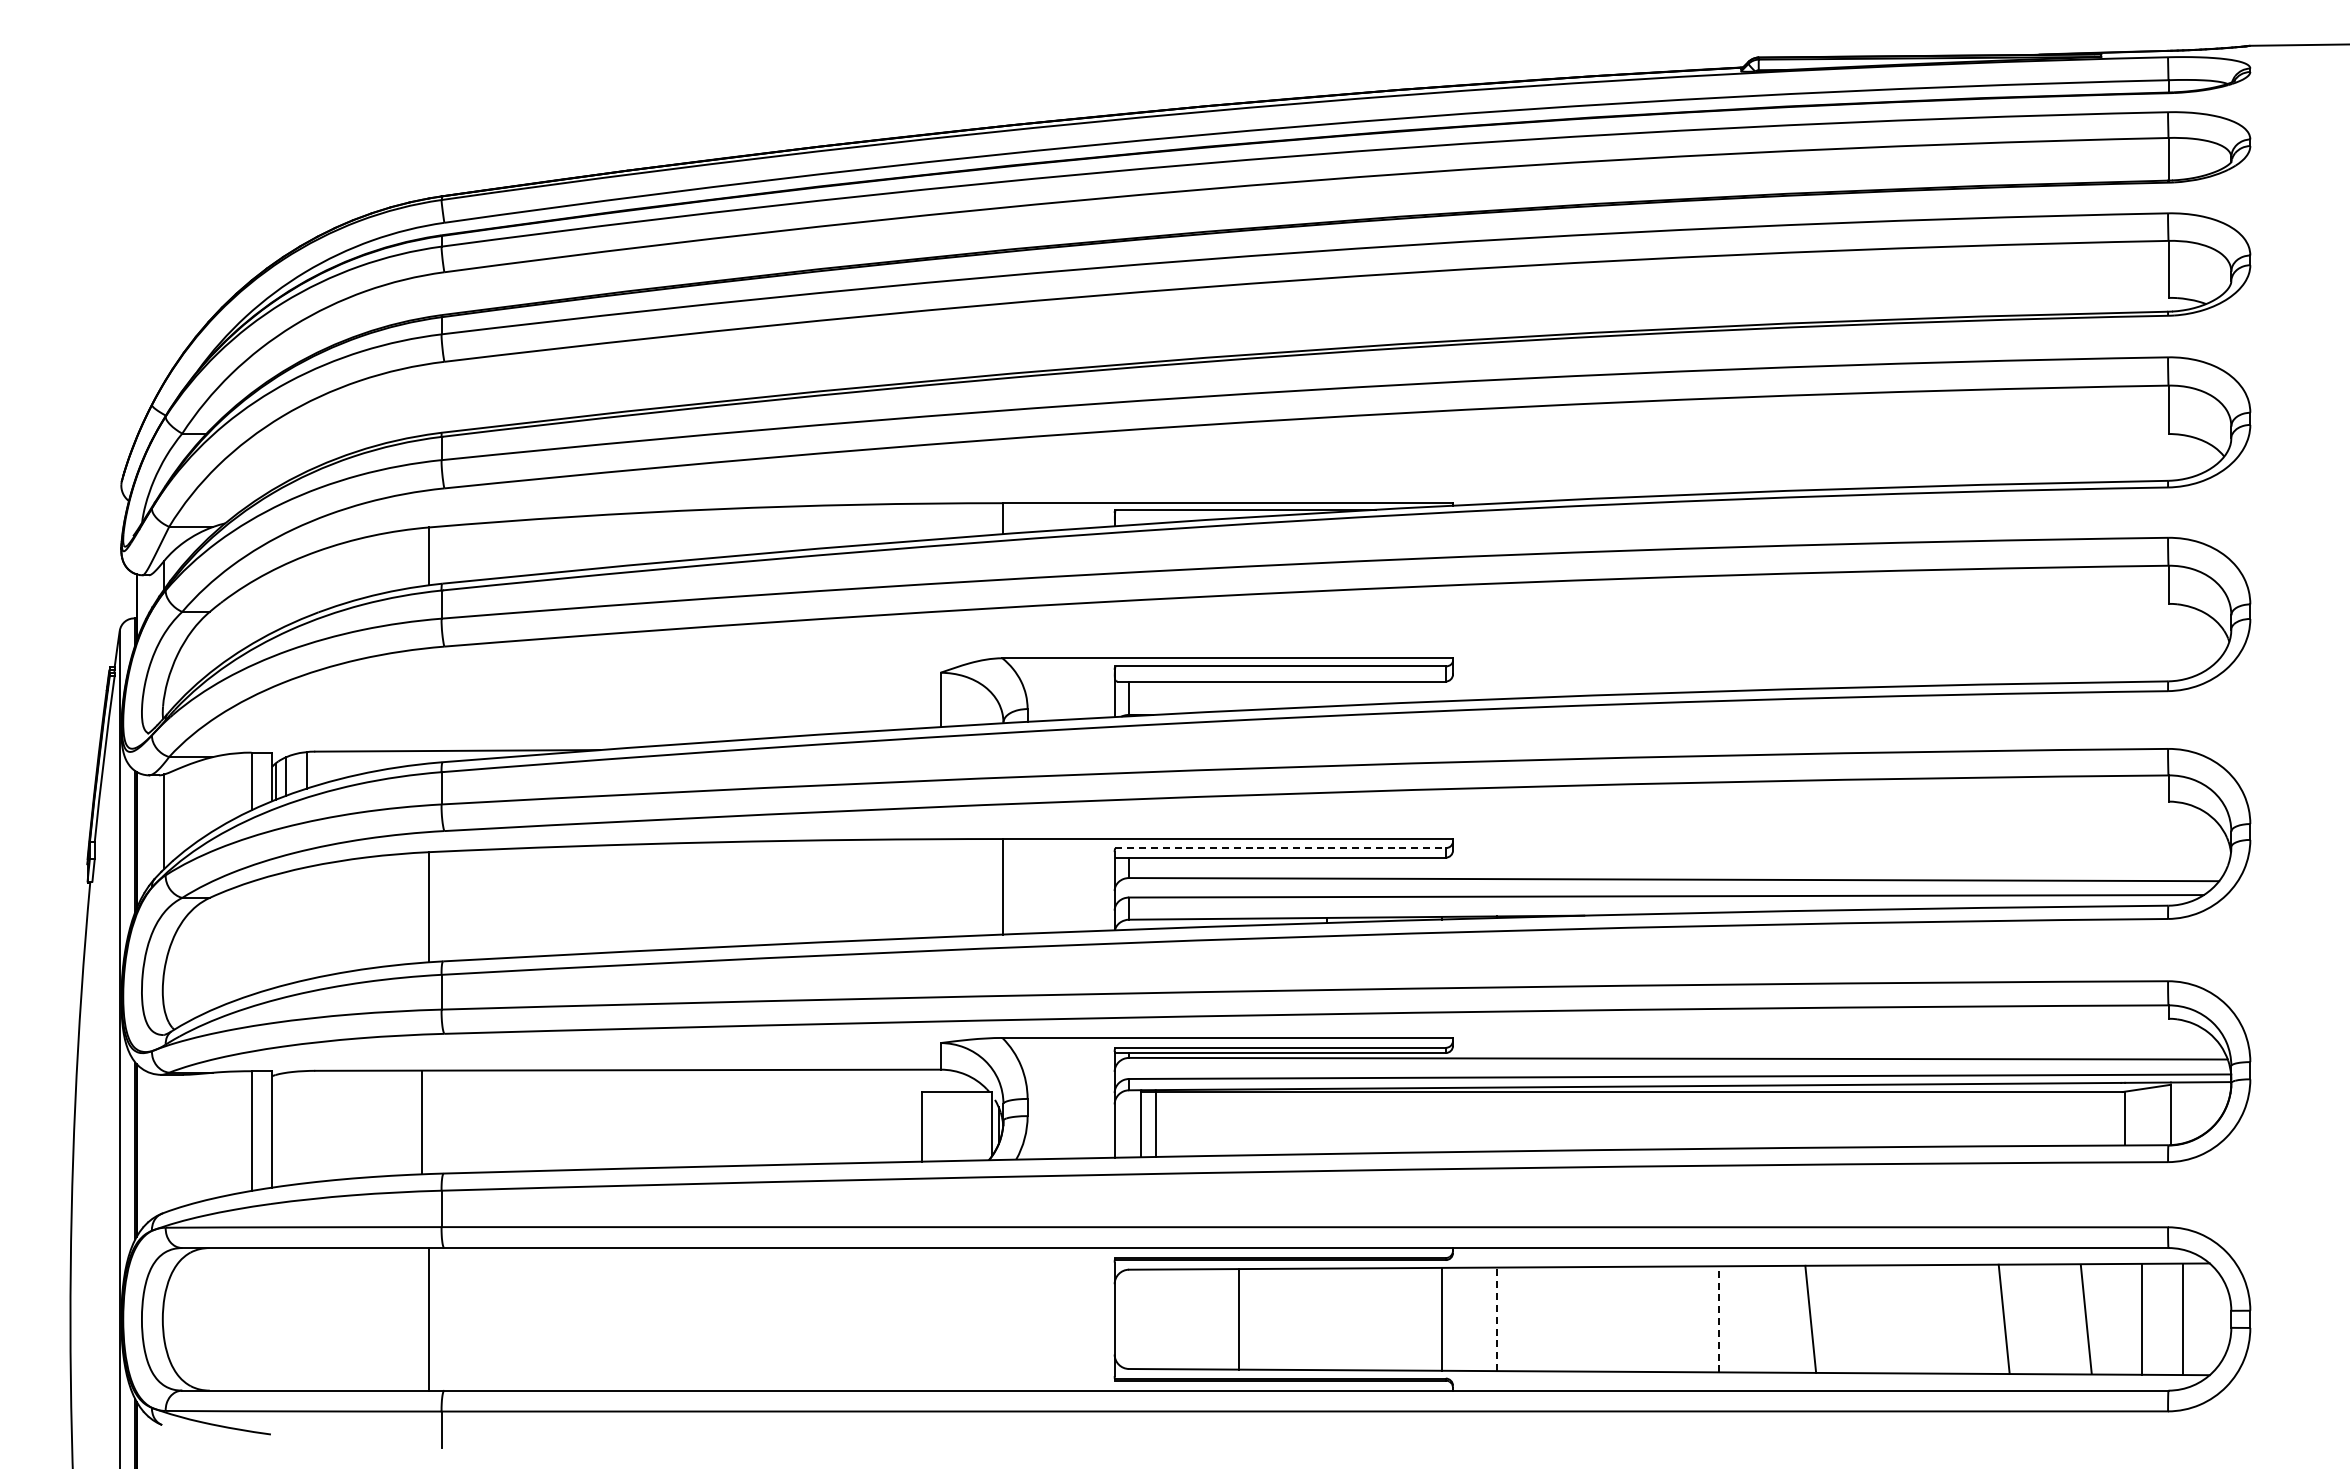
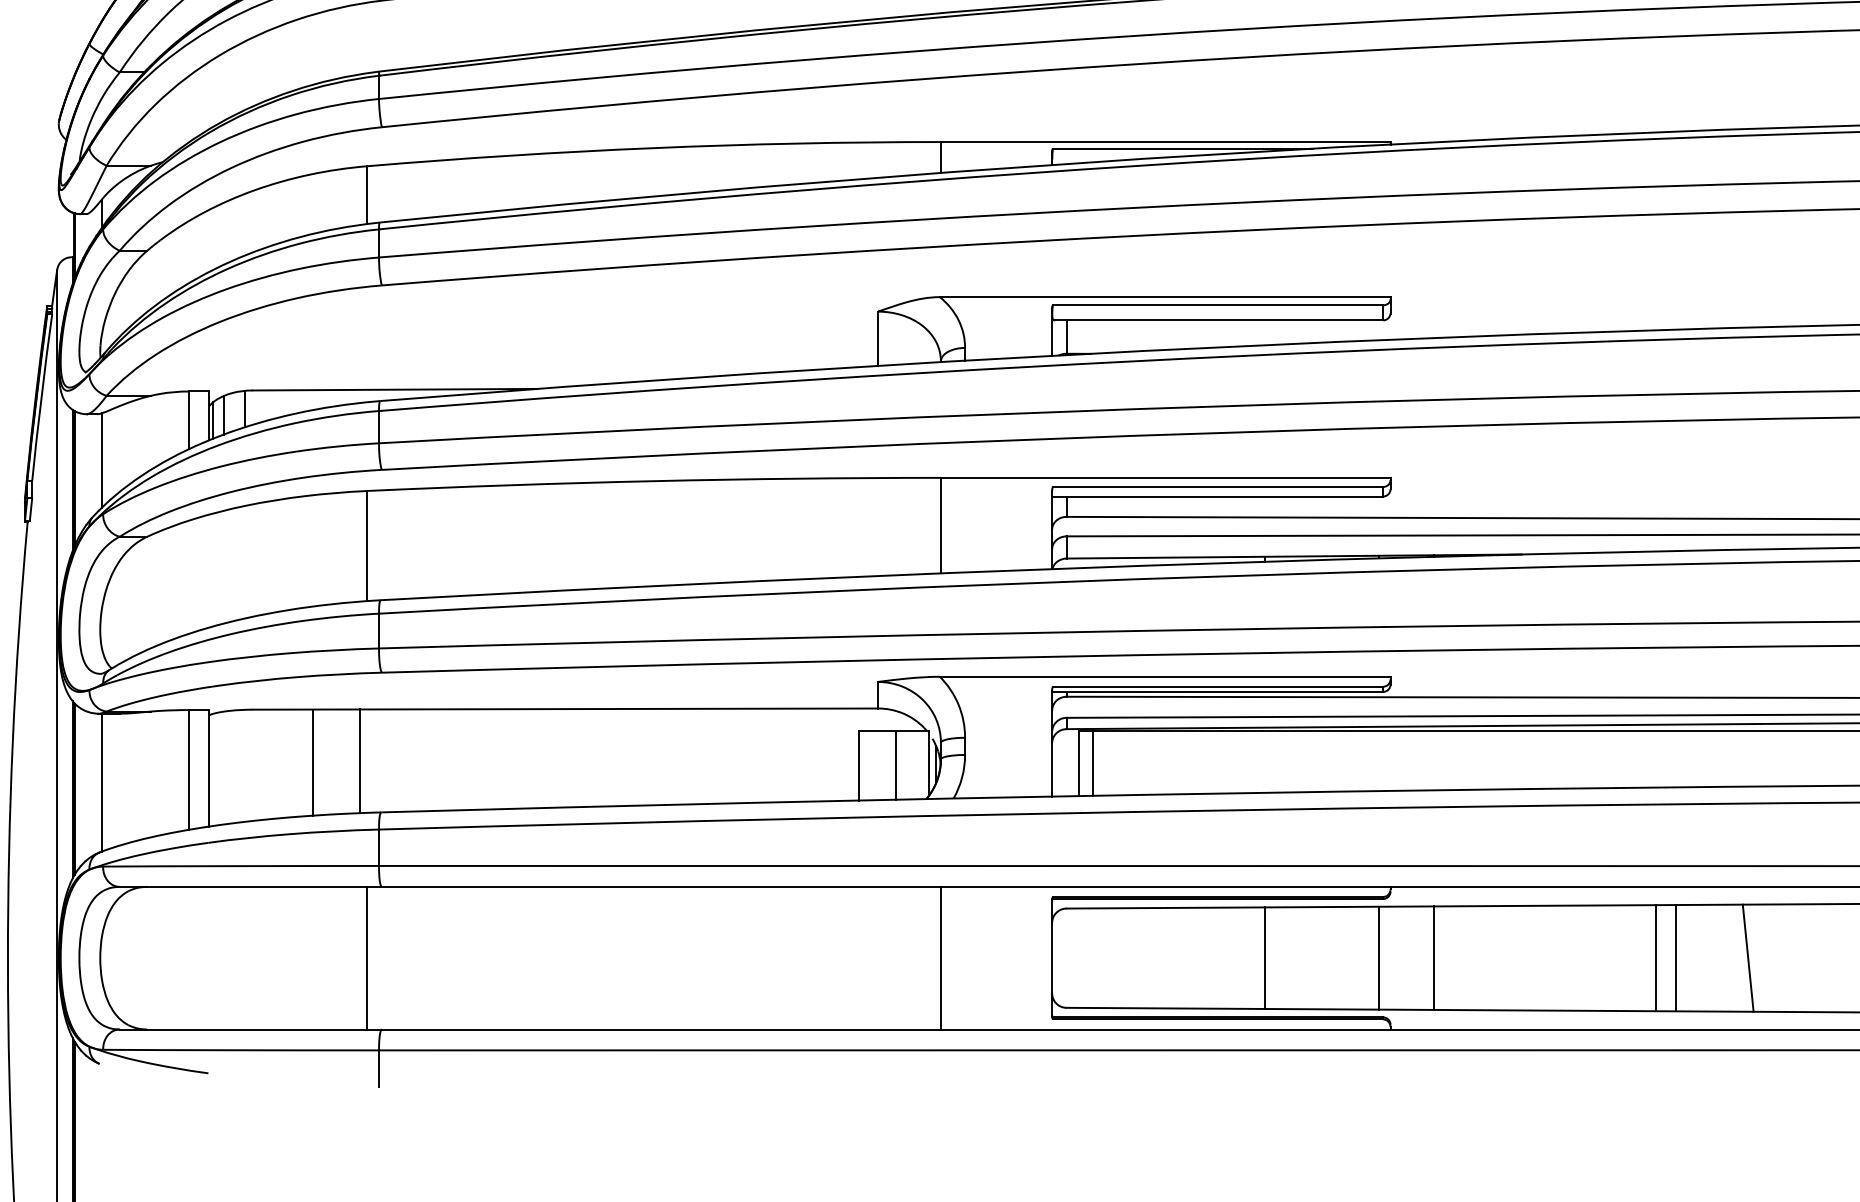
line: (1281, 848) -> (1218, 487), dashed -> solid
line: (375, 1123) -> (312, 762), added
line: (958, 1126) -> (895, 765), added
line: (164, 1143) -> (101, 782), added
line: (1718, 1318) -> (1655, 957), dashed -> solid
line: (1003, 1319) -> (940, 958), added
line: (1239, 1319) -> (1264, 958), moved
line: (1496, 1319) -> (1433, 958), dashed -> solid
line: (1738, 1319) -> (1675, 958), added

